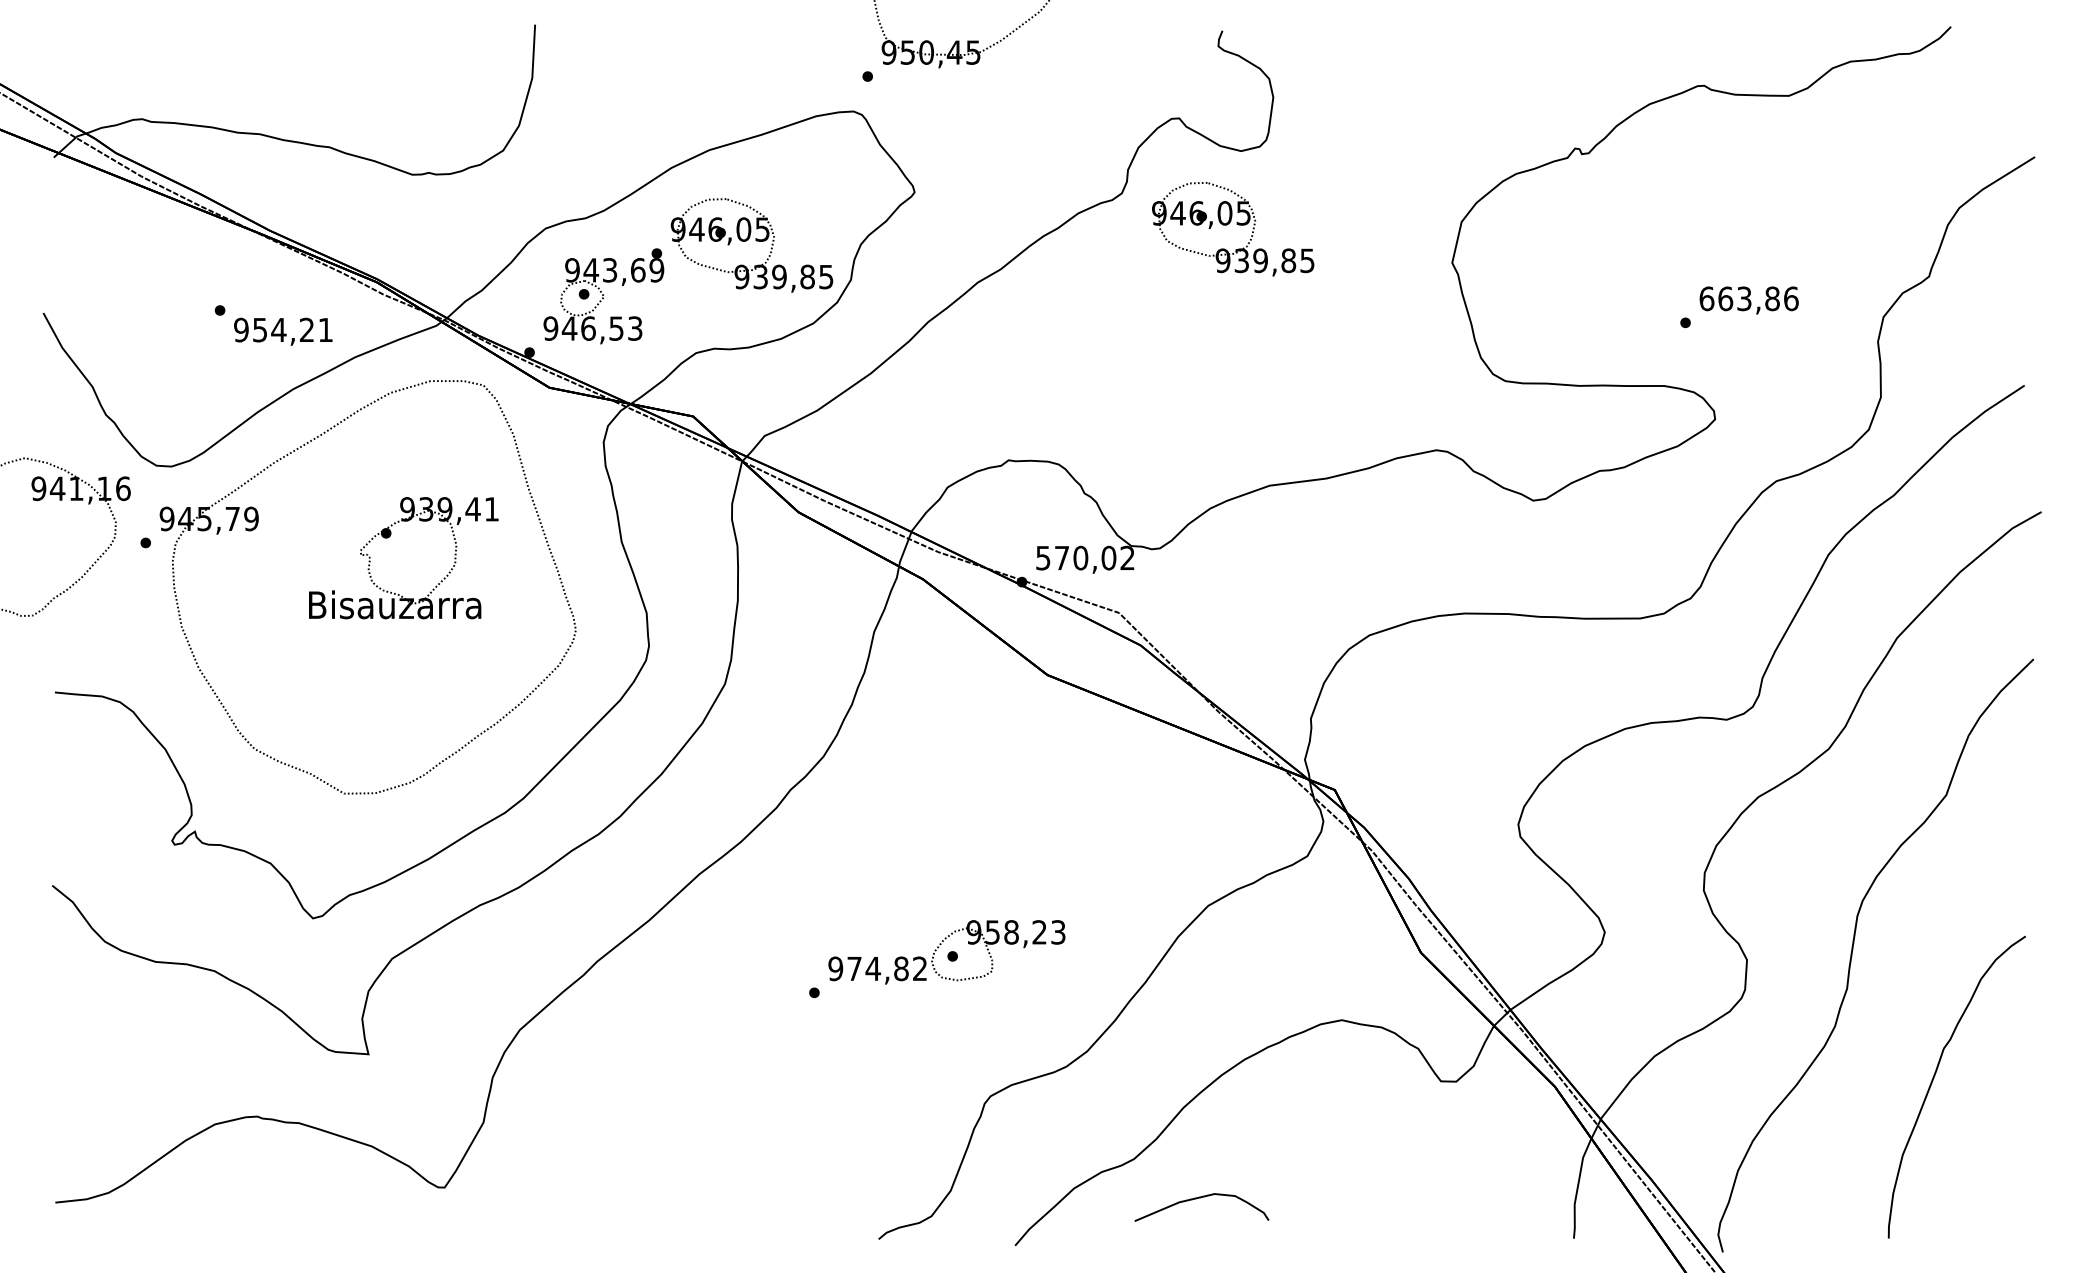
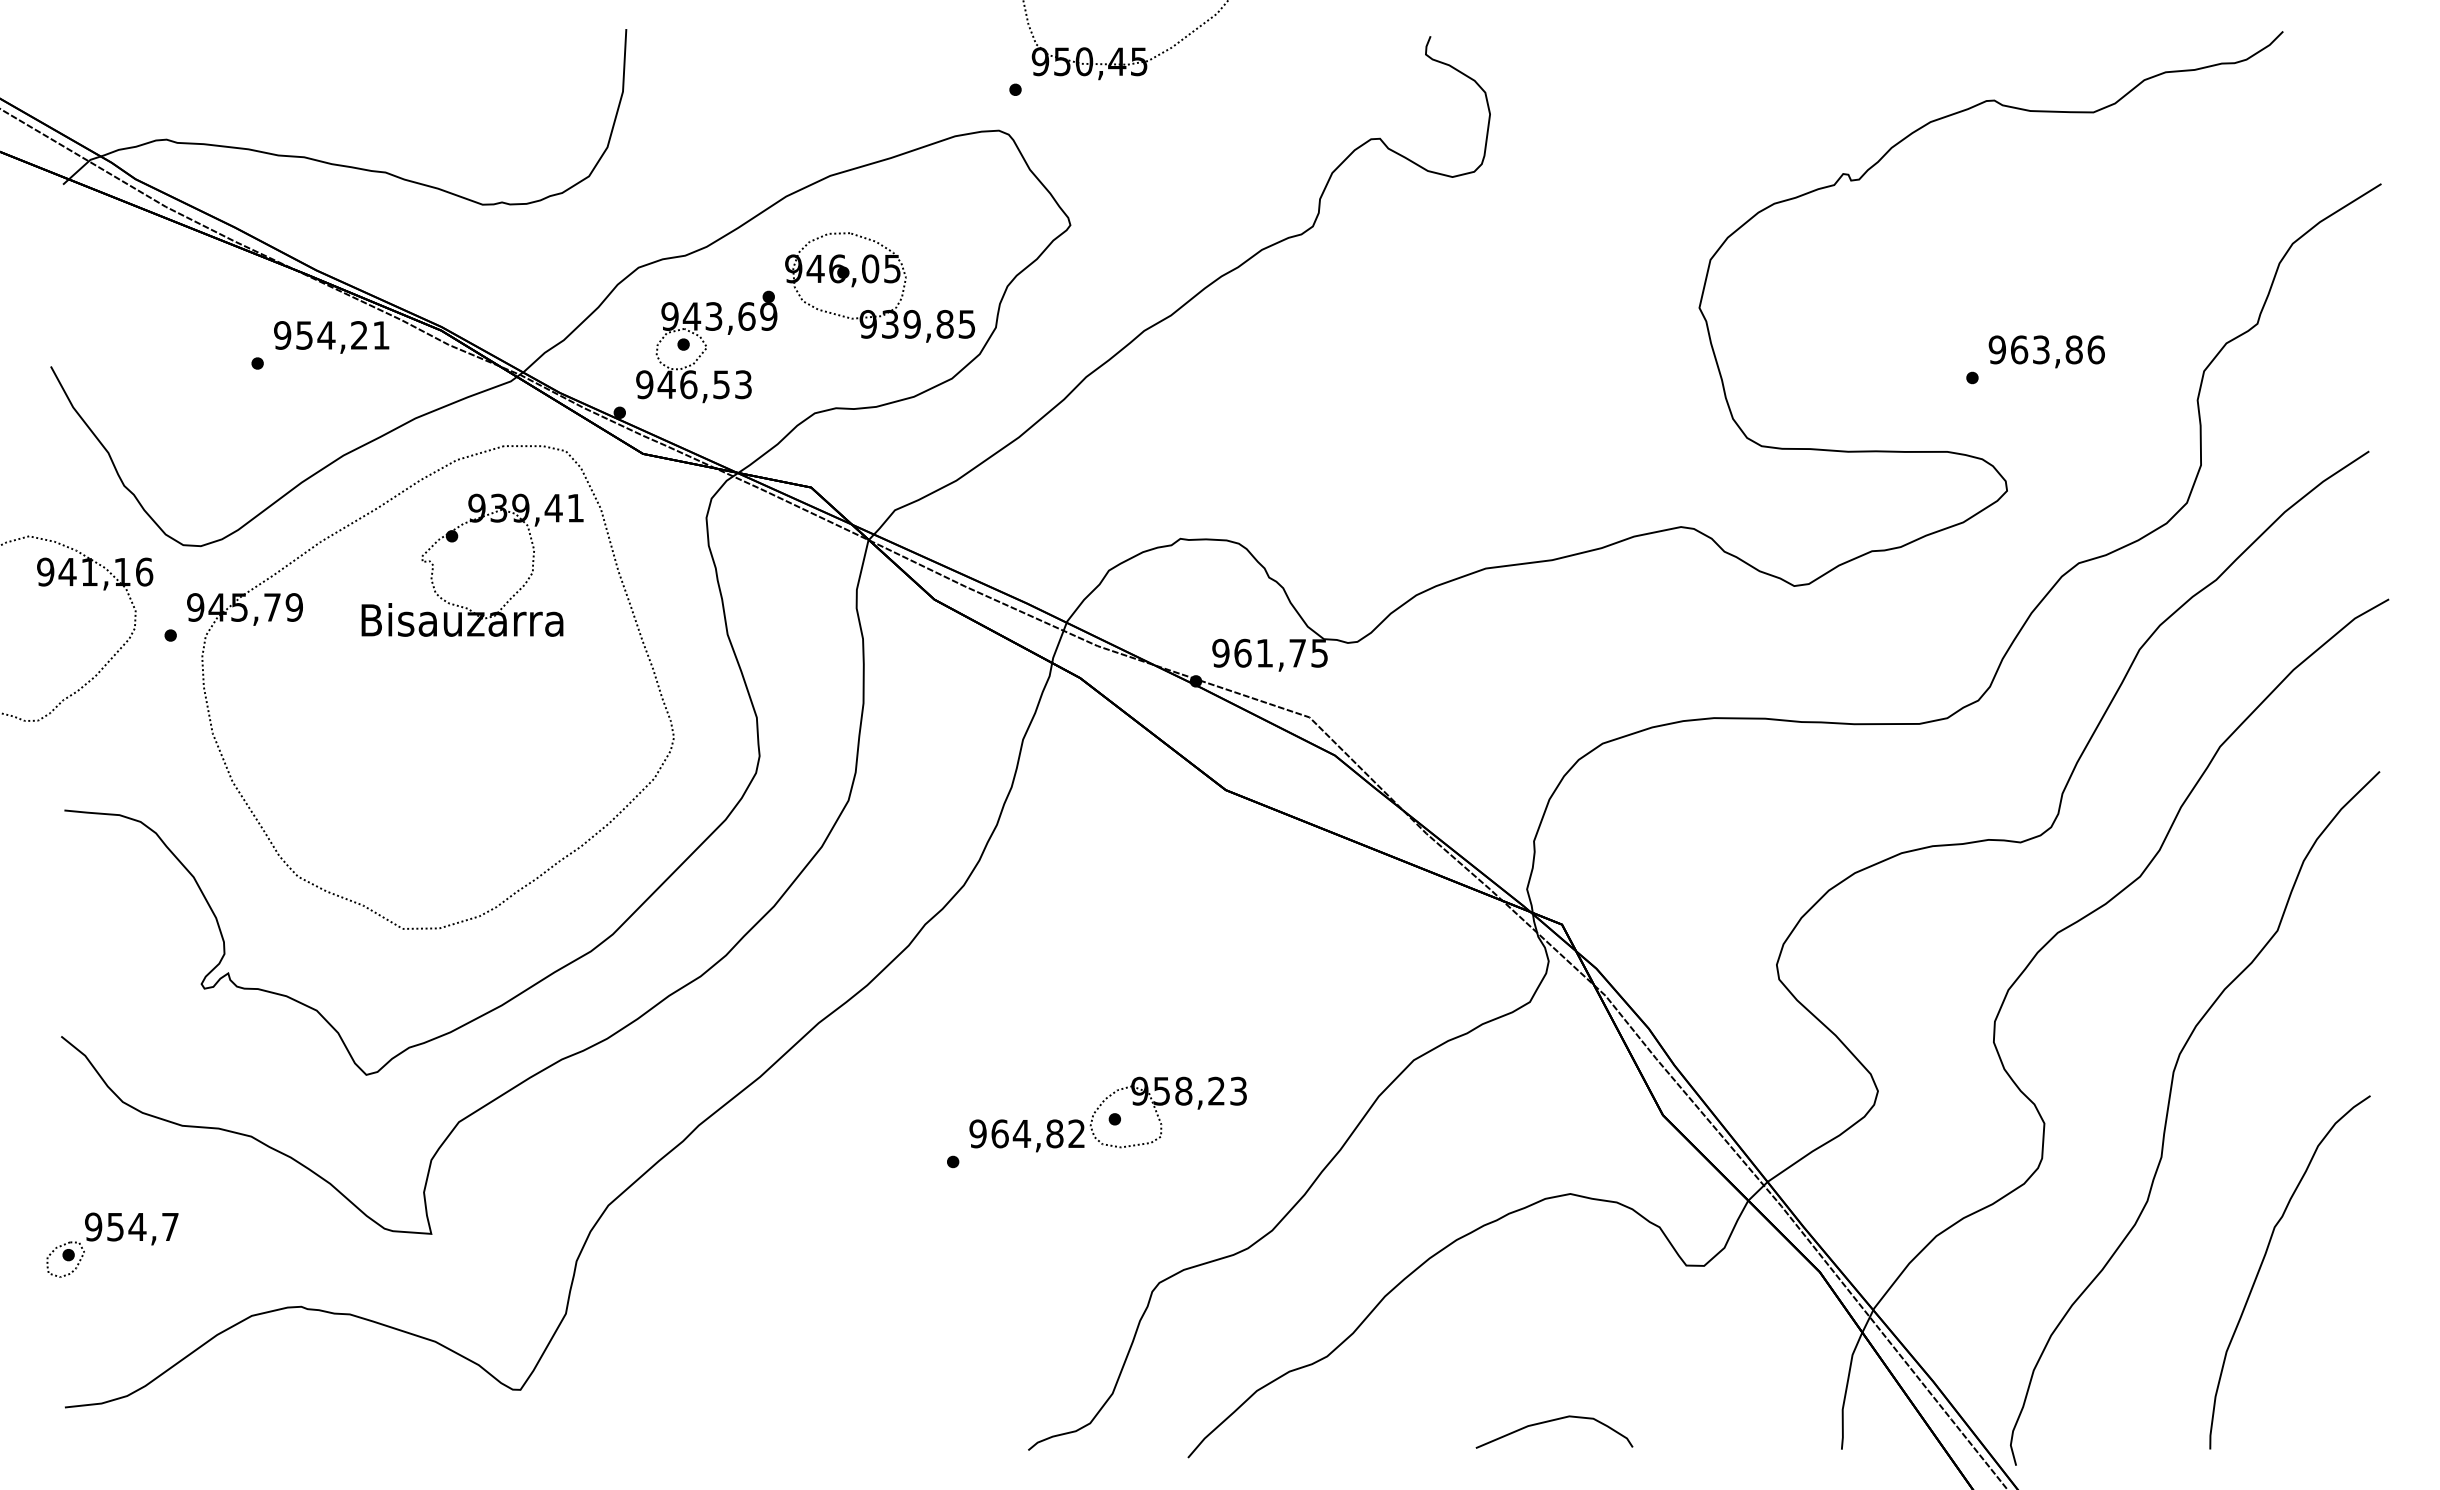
part: (1236, 225) -> (1447, 263), removed
text: (1706, 298) -> (1997, 349), 663,86 -> 963,86
text: (283, 331) -> (331, 337), moved
part: (389, 537) -> (455, 541), moved
text: (1084, 557) -> (1269, 652), 570,02 -> 961,75
text: (854, 968) -> (999, 1133), 974,82 -> 964,82
part: (96, 1063) -> (112, 1244), added
curve: (1200, 1198) -> (1552, 1421), moved

